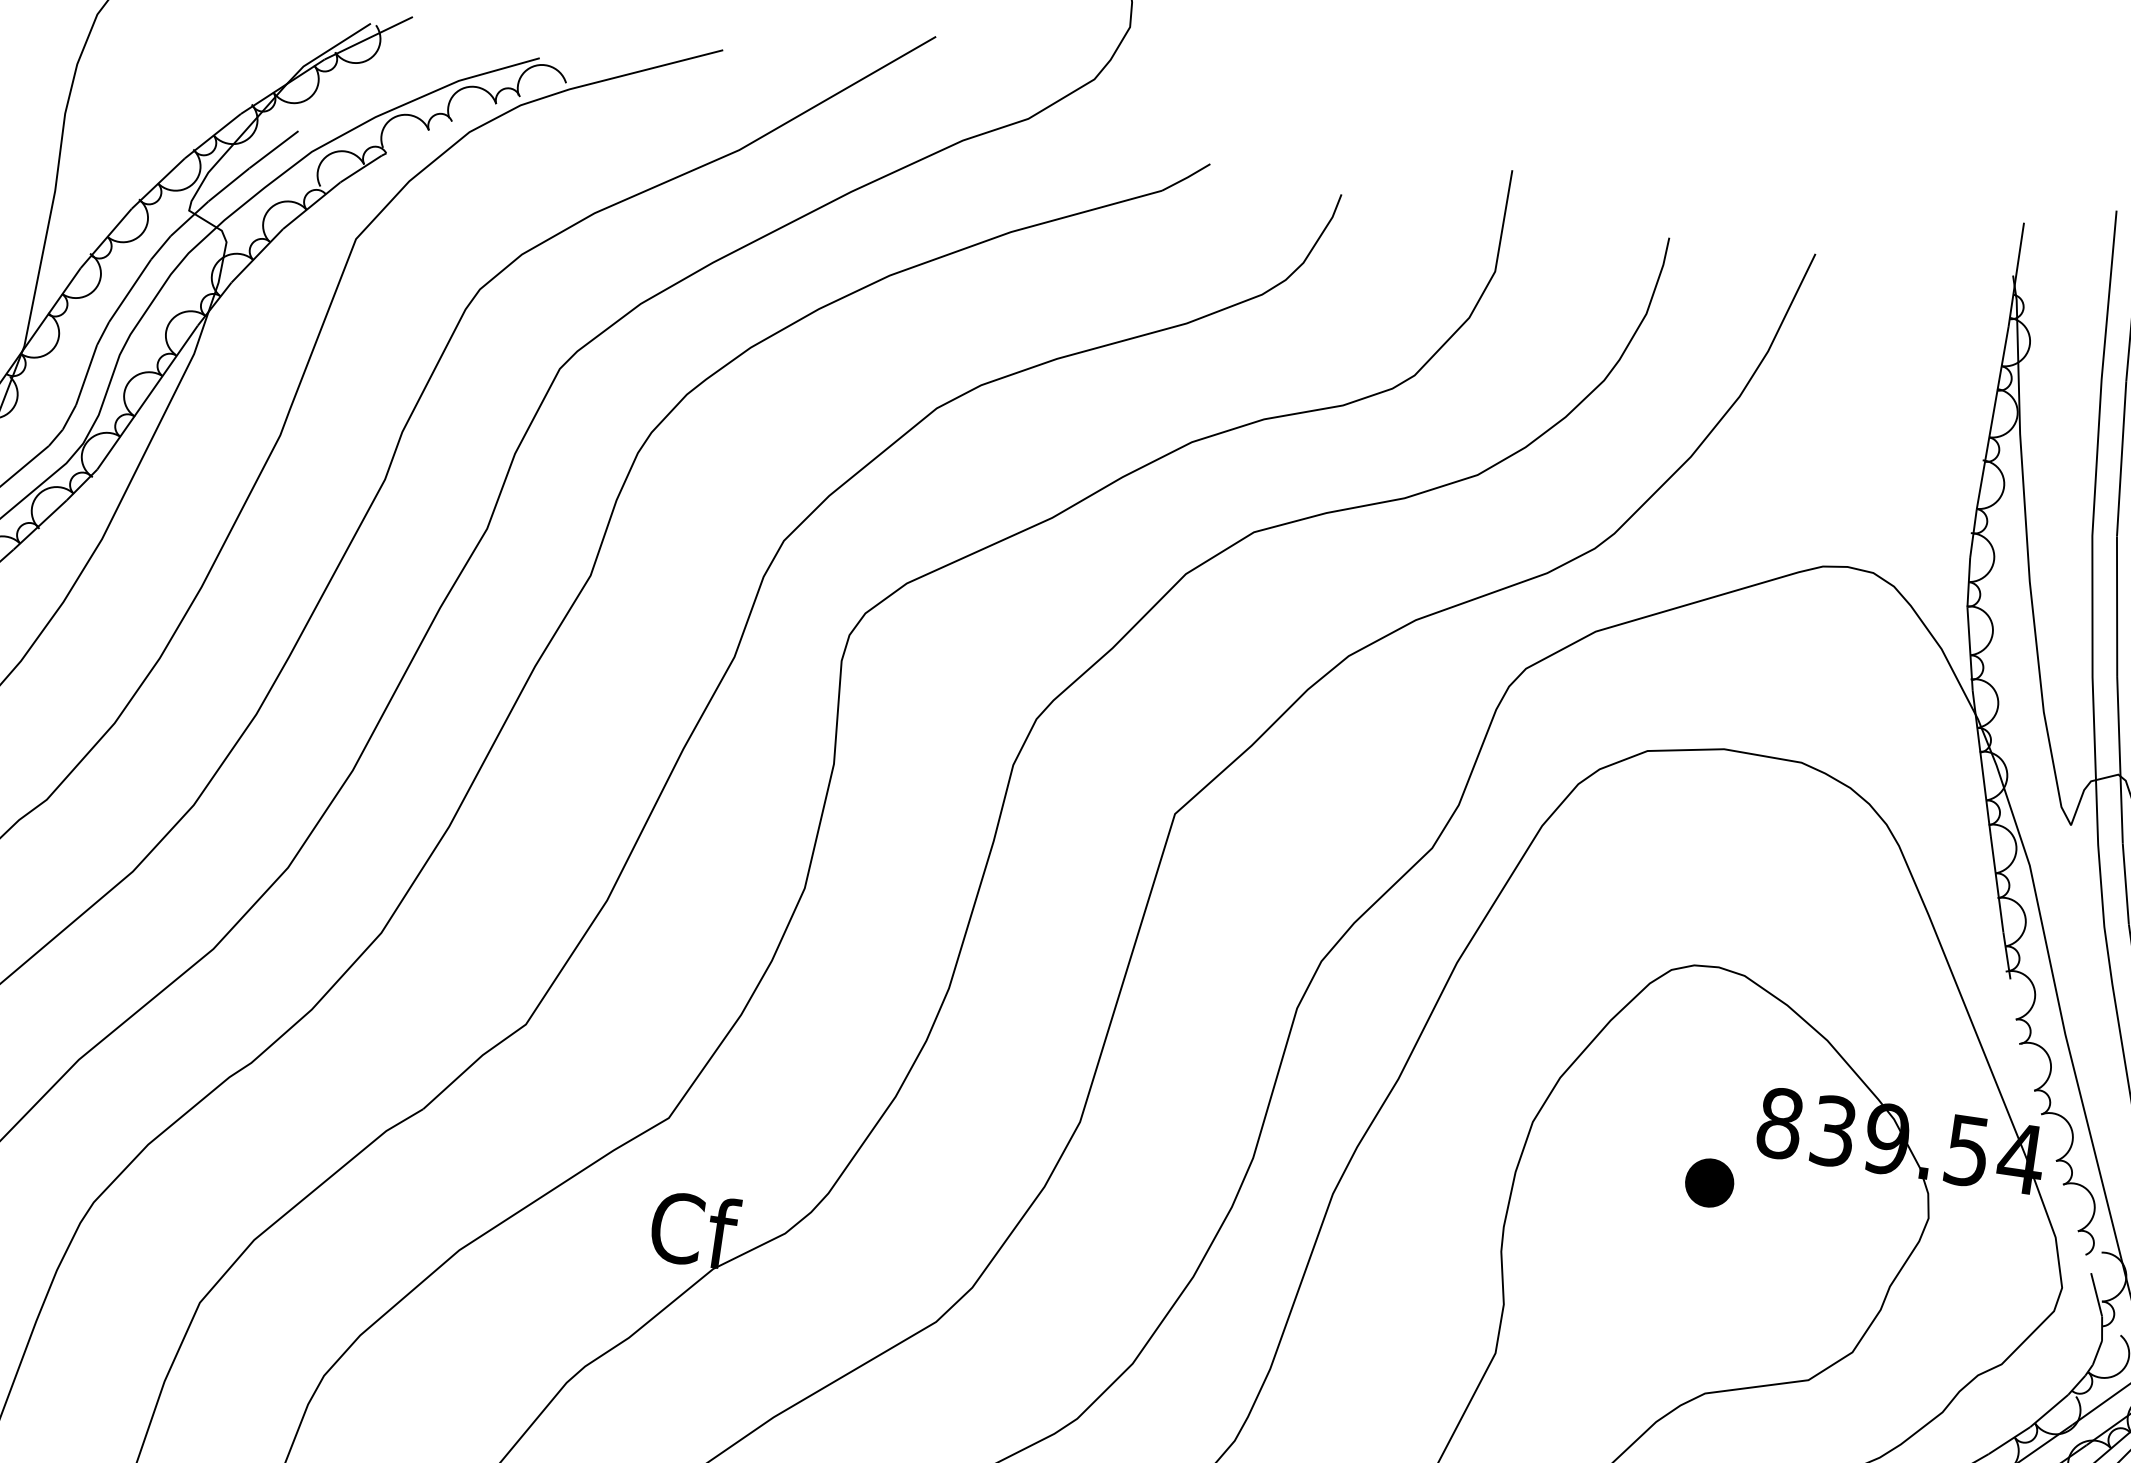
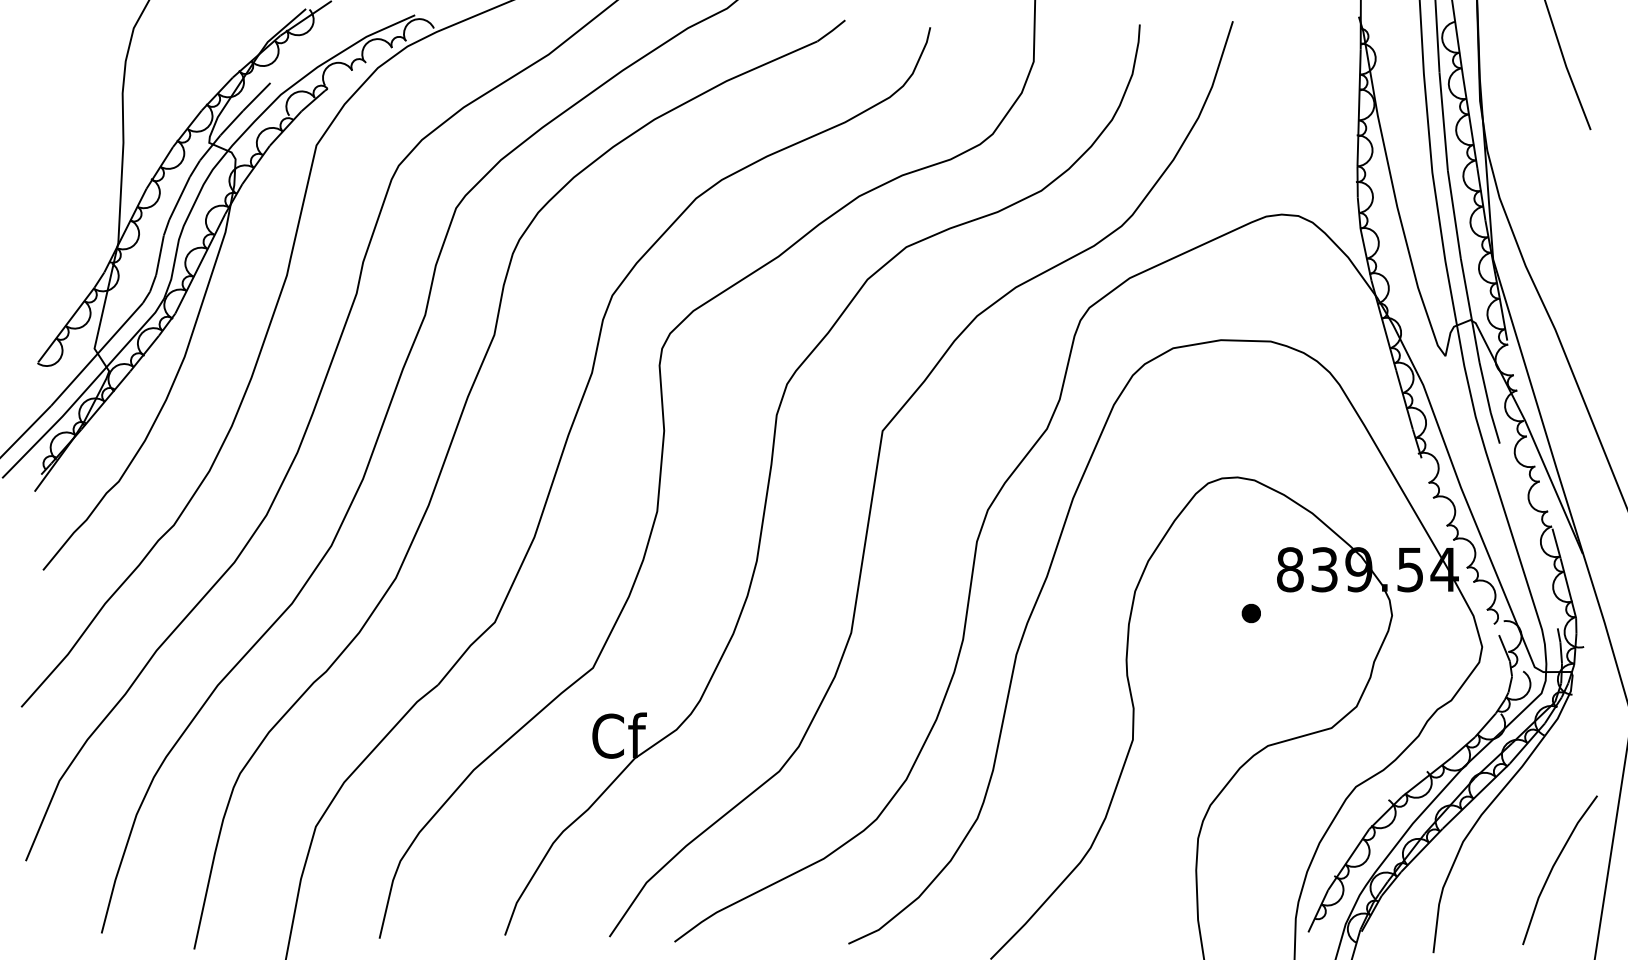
part: (1707, 1182) -> (1250, 613), size x0.62

